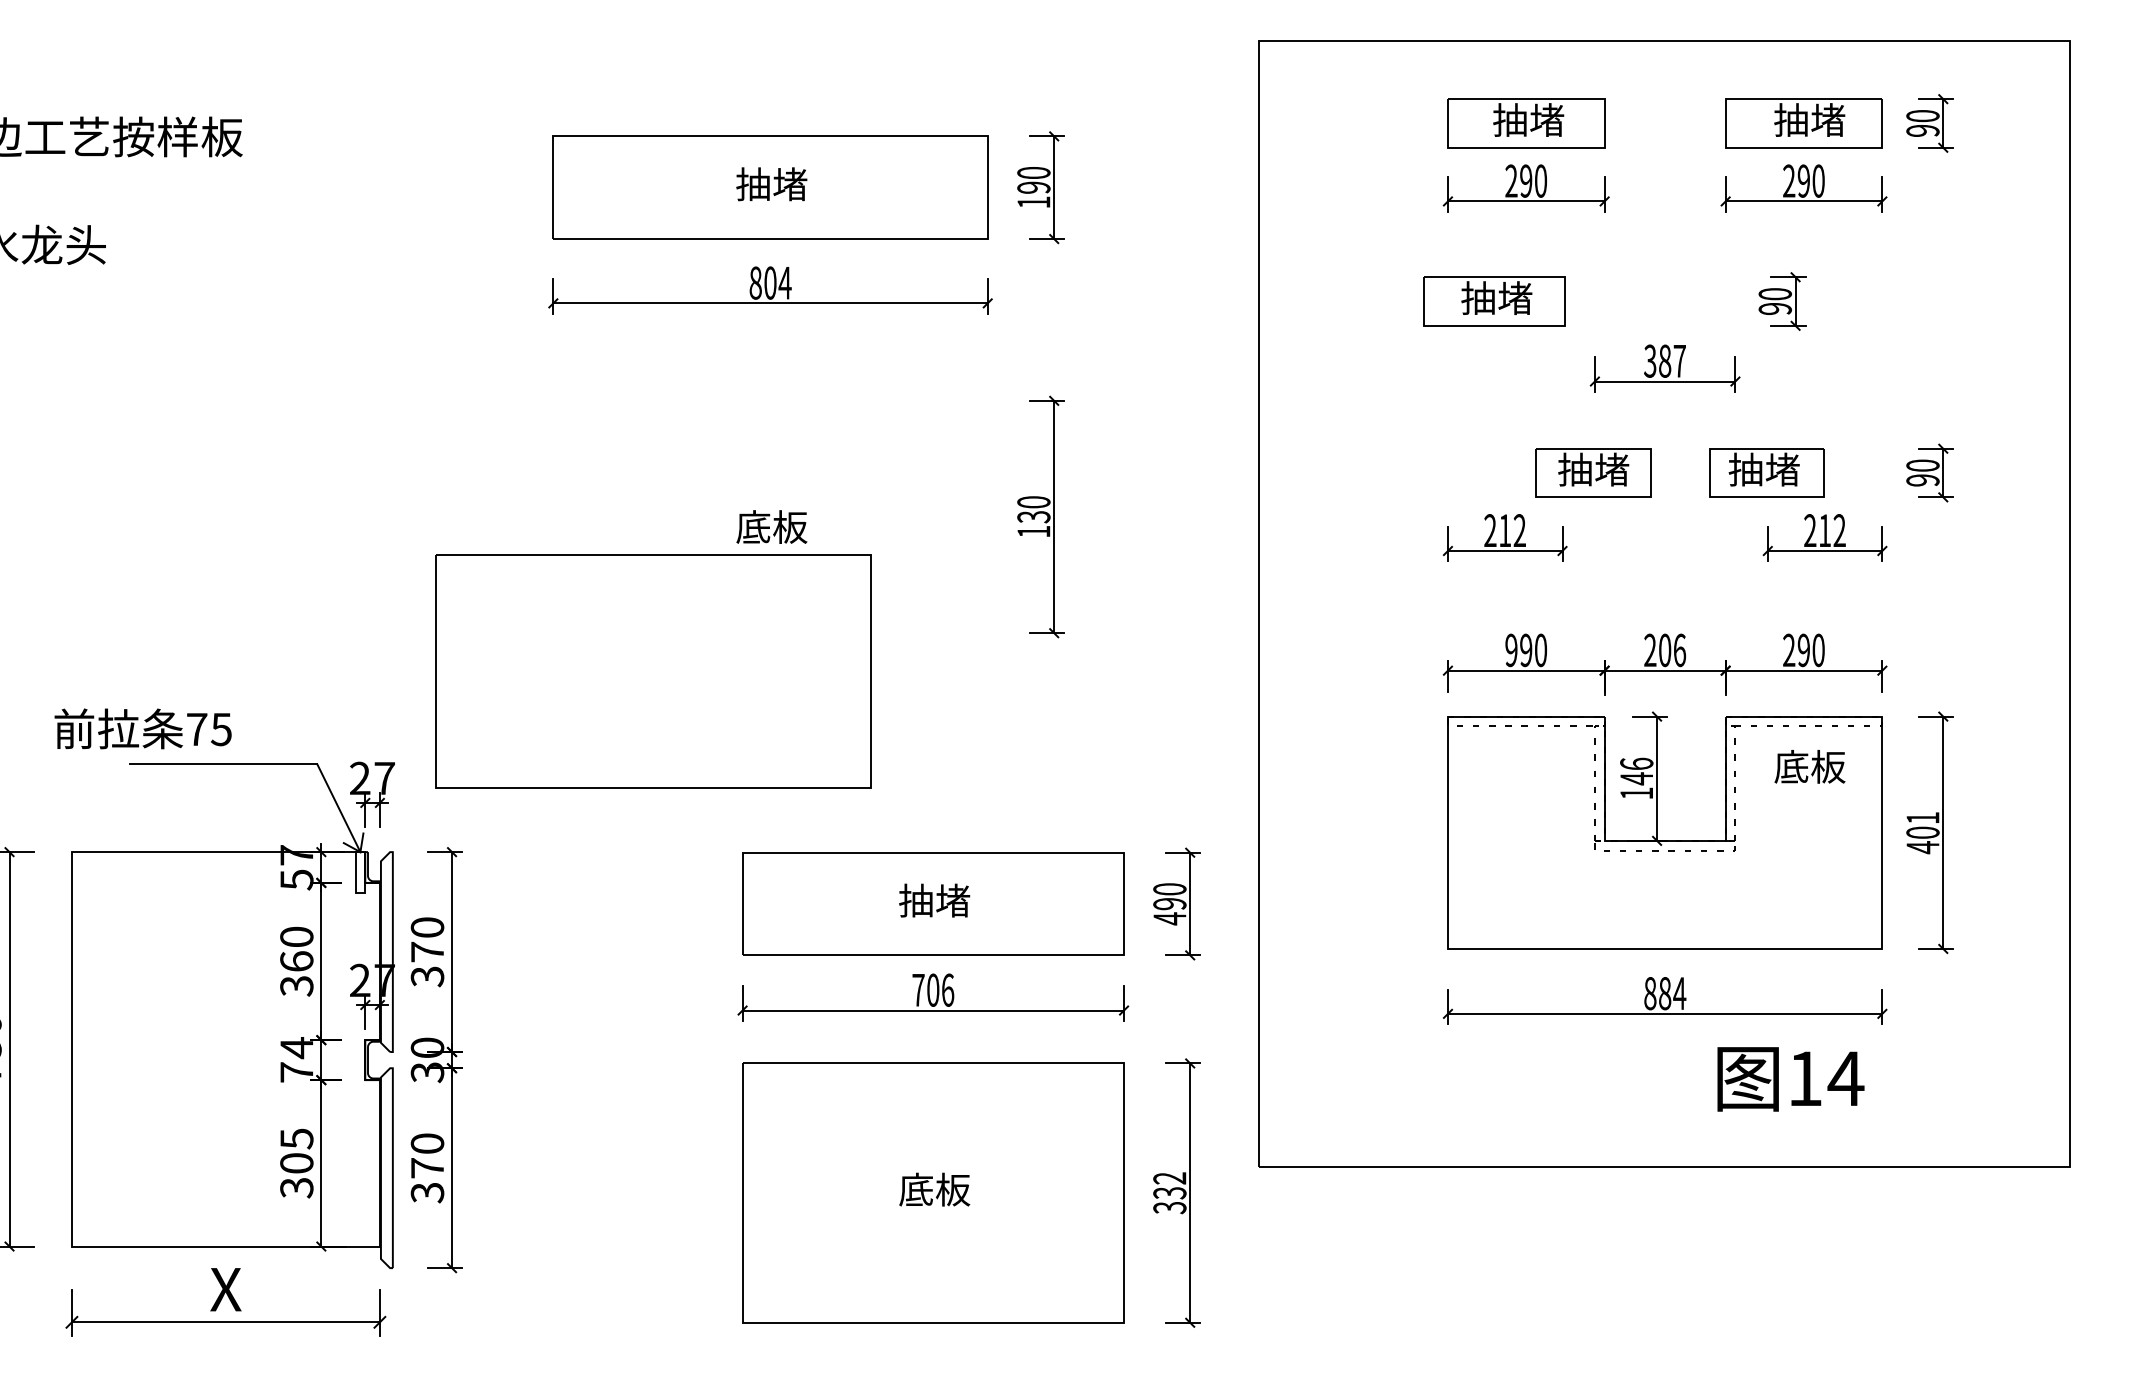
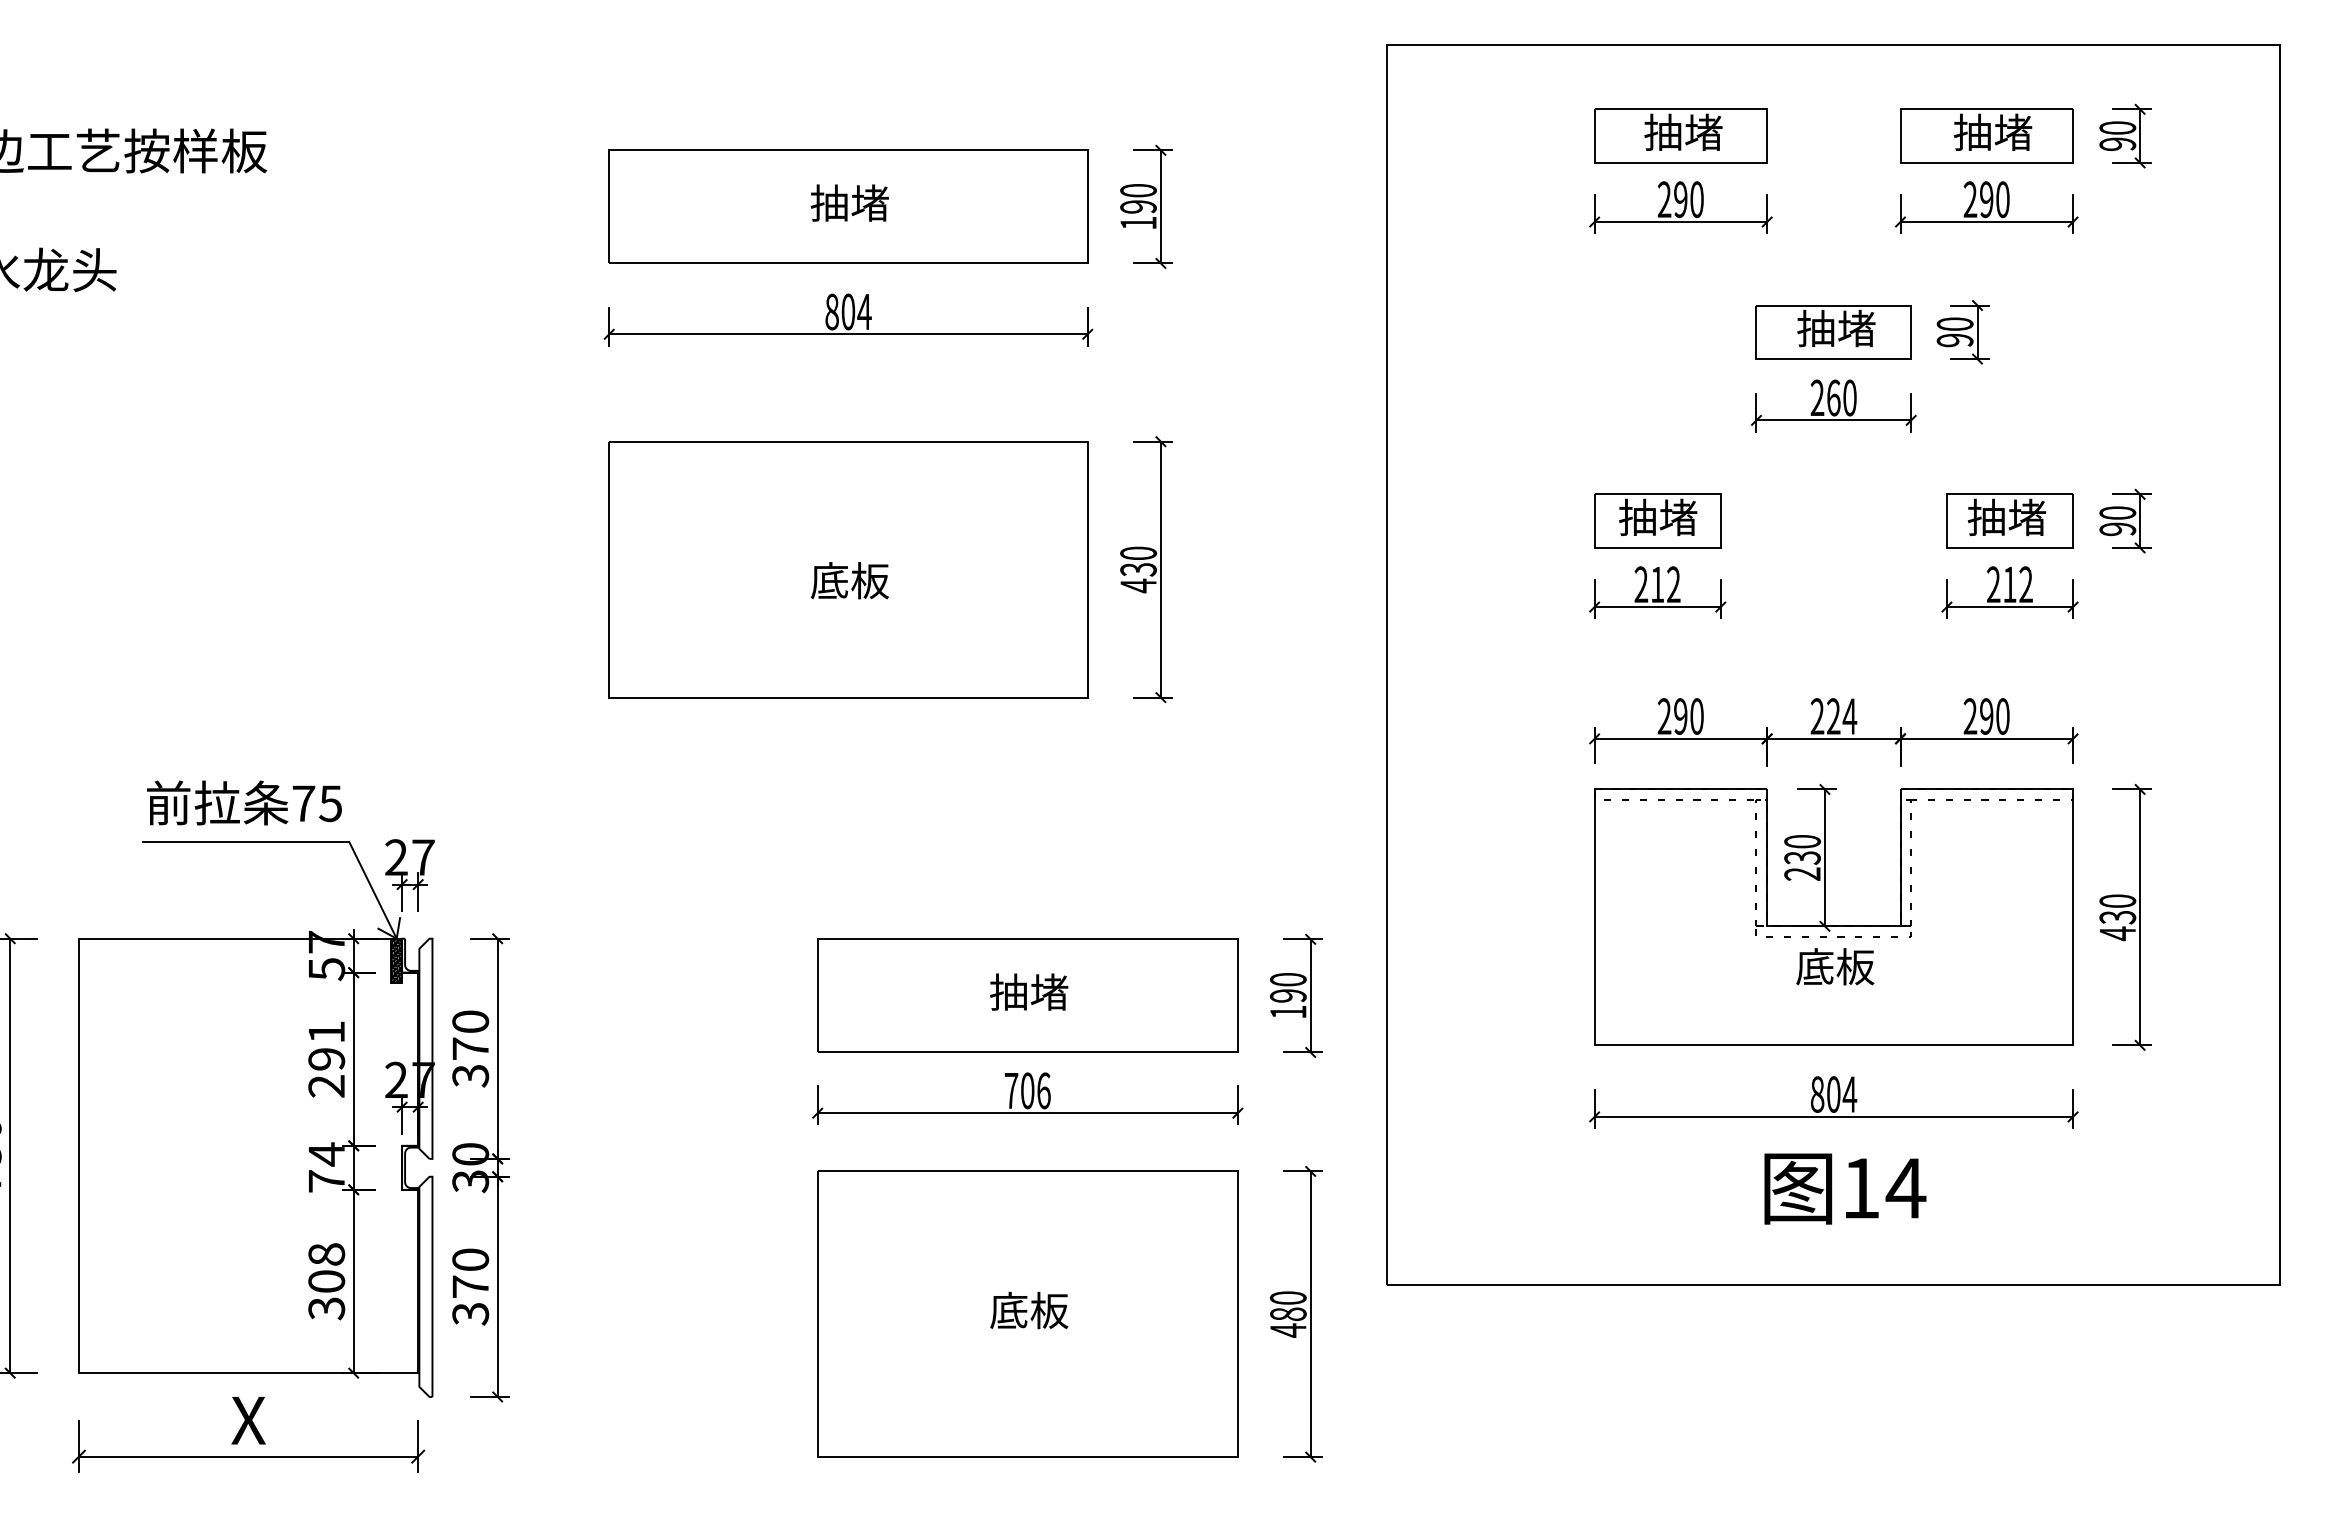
part: (1494, 301) -> (1833, 332), moved
text: (1664, 360) -> (1833, 397), 387 -> 260
part: (1593, 472) -> (1657, 520), moved
part: (1766, 472) -> (2009, 520), moved
text: (1033, 531) -> (1138, 585), 130 -> 430
text: (1511, 650) -> (1664, 716), 990 -> 290
text: (1673, 650) -> (1842, 716), 206 -> 224
part: (653, 671) -> (848, 569), moved
text: (143, 728) -> (244, 802), moved
text: (1810, 766) -> (1835, 966), moved
text: (1636, 778) -> (1802, 857), 146 -> 230
text: (1922, 825) -> (2117, 909), 401 -> 430
hatch: (360, 871) -> (396, 960), added
text: (1170, 919) -> (1288, 1012), 490 -> 190
text: (296, 961) -> (326, 1059), 360 -> 291
text: (1664, 993) -> (1833, 1094), 884 -> 804
text: (1791, 1078) -> (1845, 1188), moved
text: (296, 1138) -> (326, 1254), 305 -> 308
text: (1170, 1193) -> (1288, 1314), 332 -> 480

